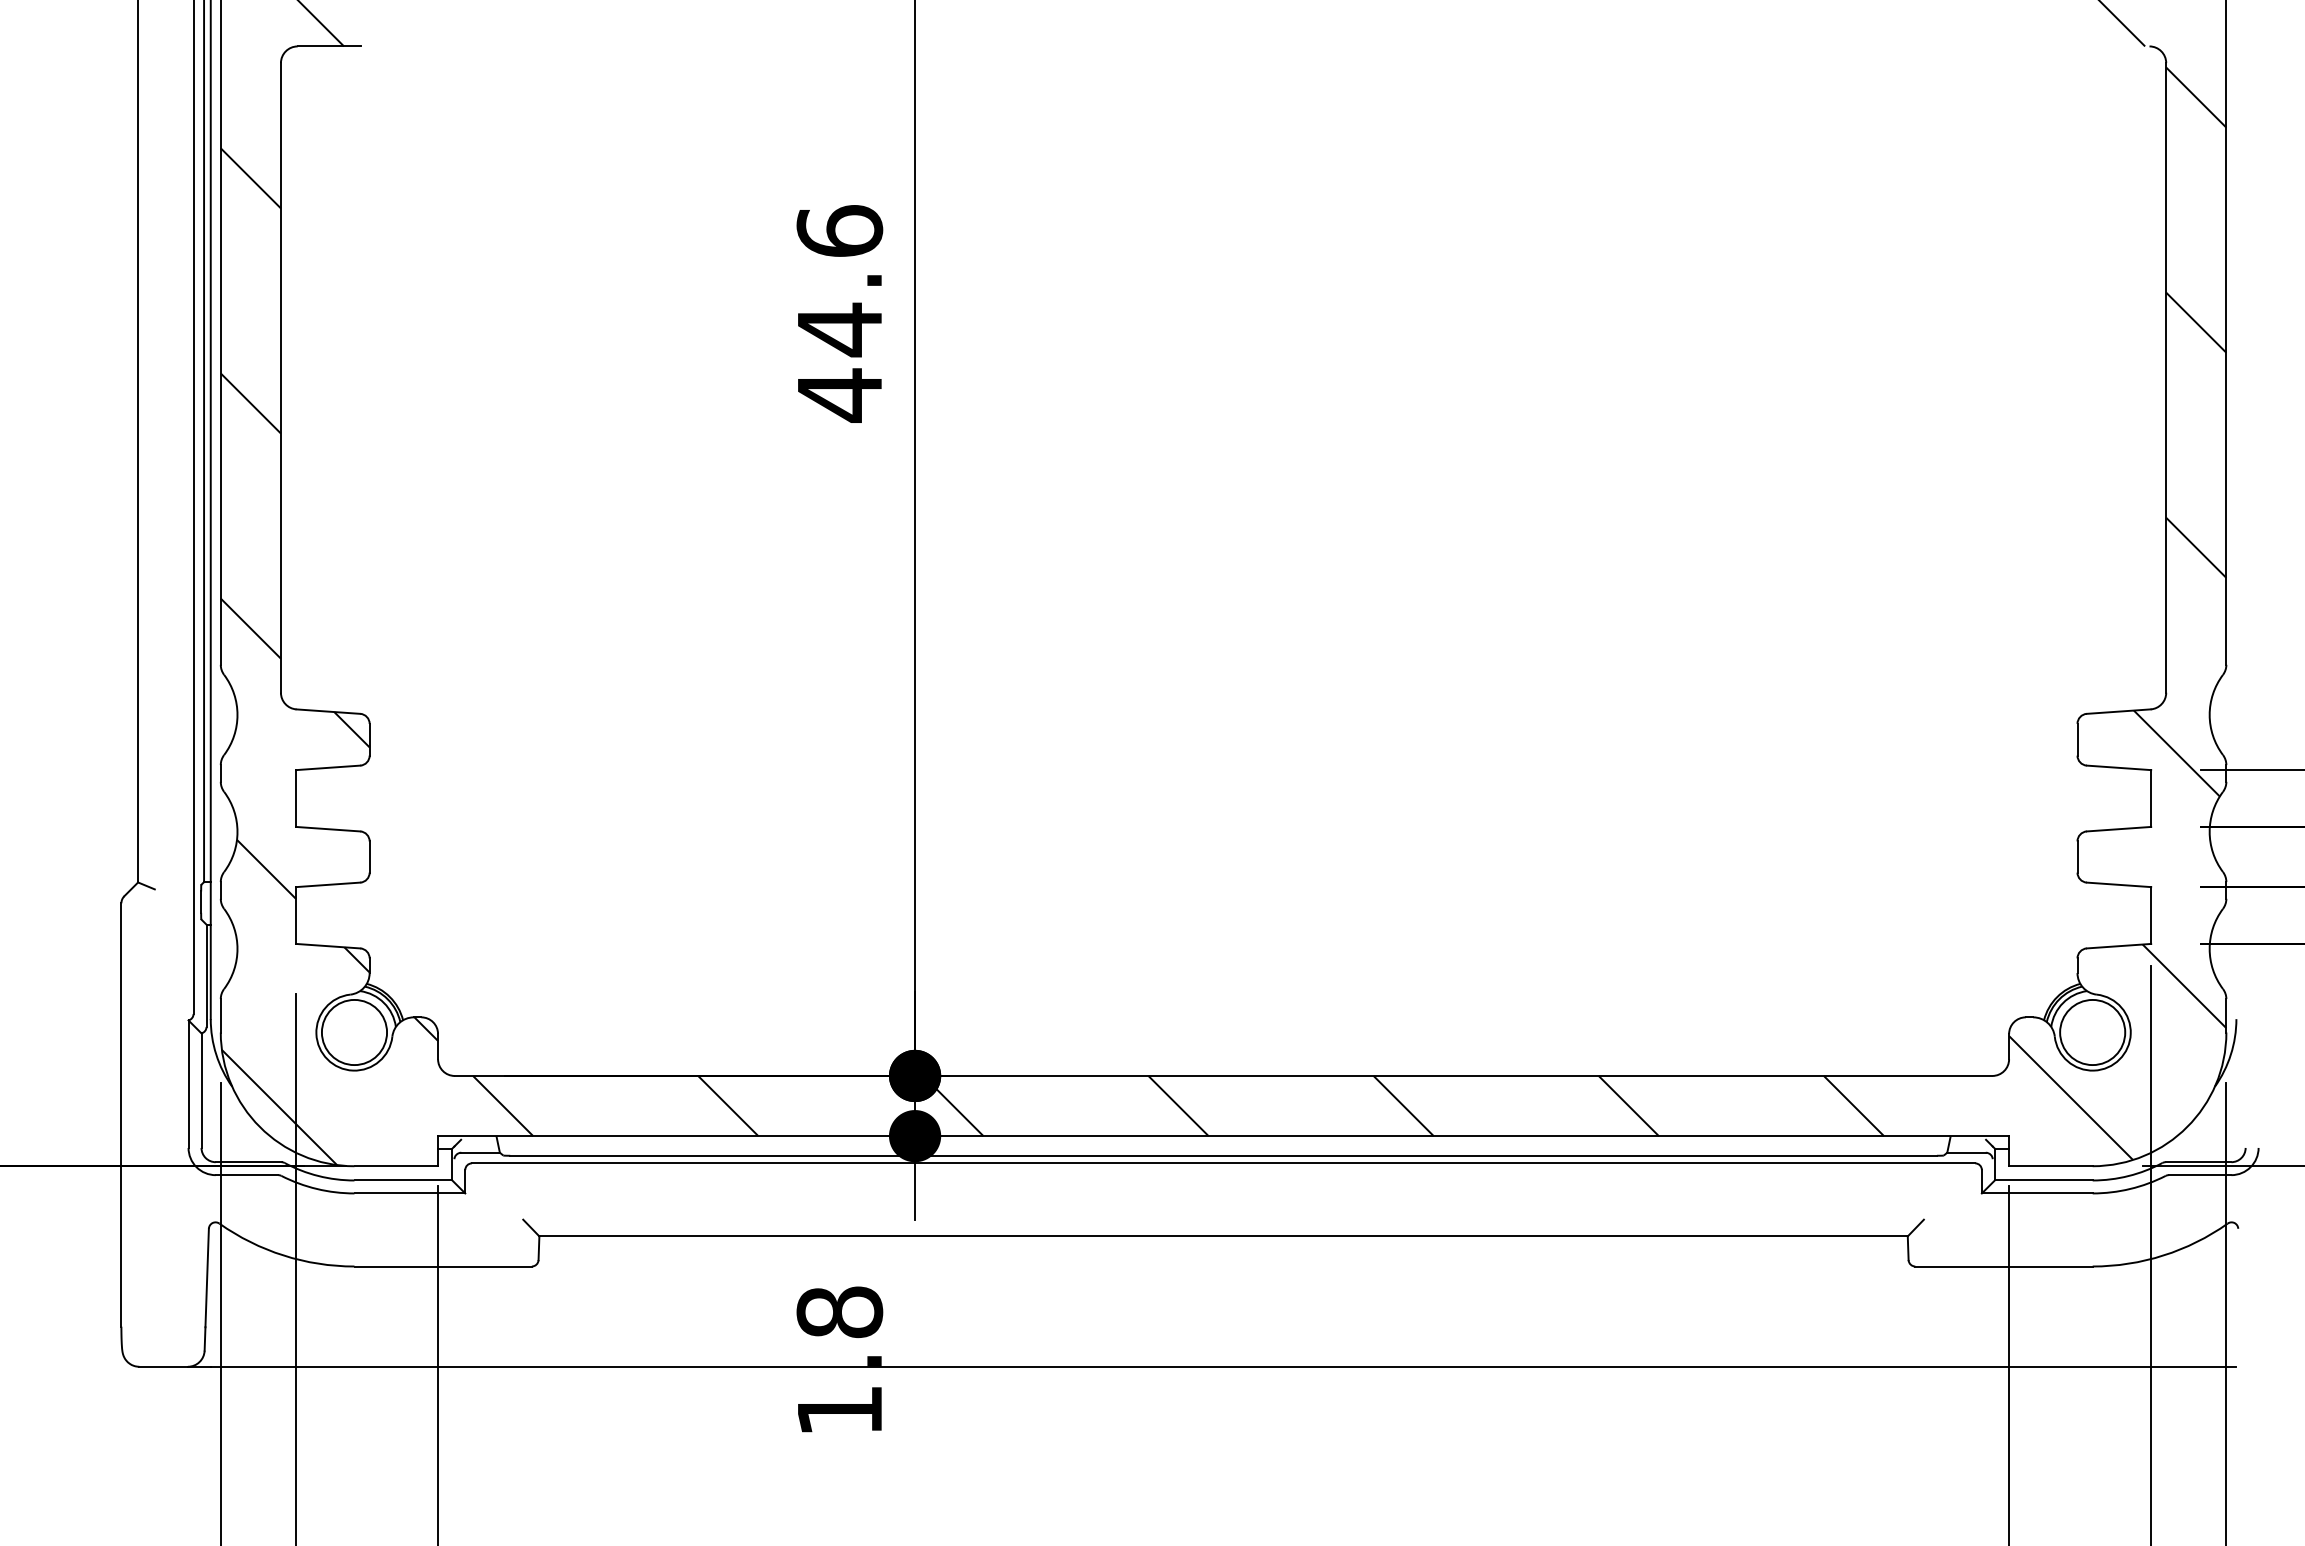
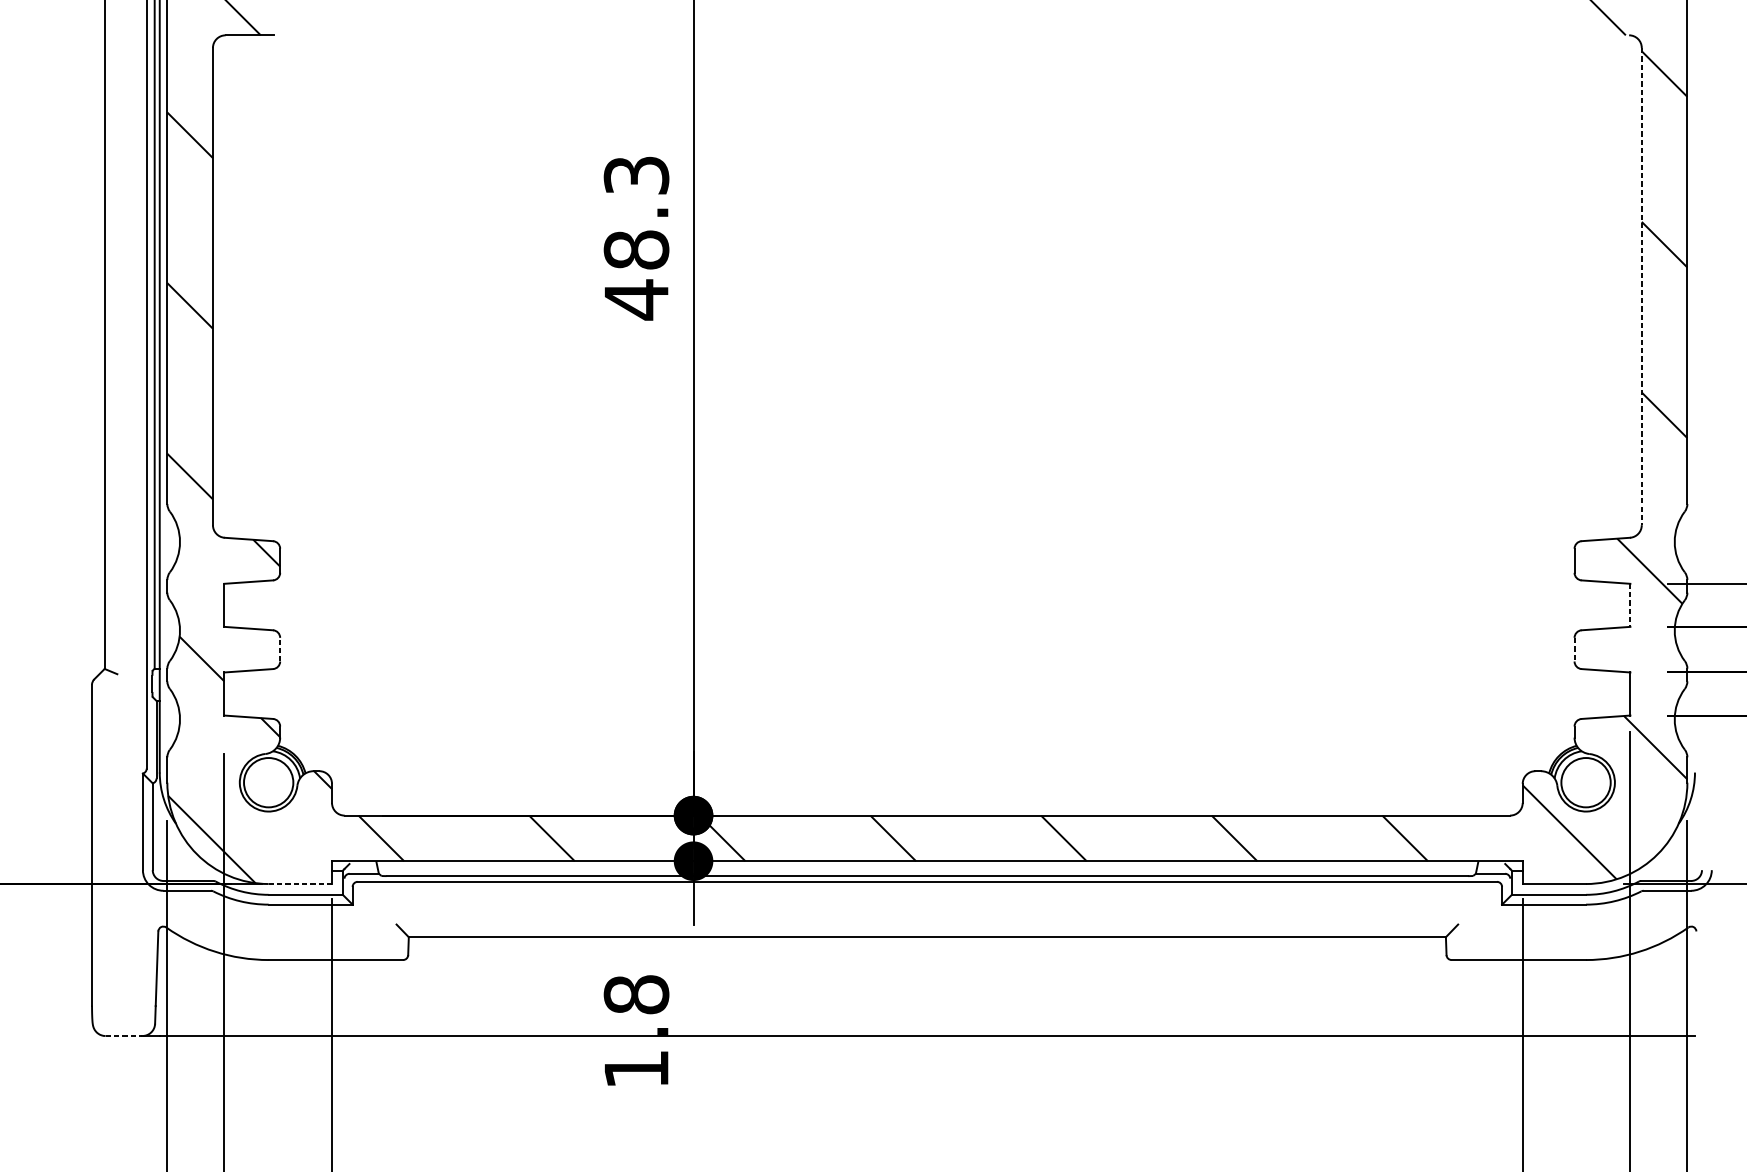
text: (839, 281) -> (636, 213), 44.6 -> 48.3
line: (2166, 377) -> (1642, 286), solid -> dashed
line: (2151, 799) -> (1630, 606), solid -> dashed
line: (369, 857) -> (280, 650), solid -> dashed
line: (2077, 857) -> (1574, 650), solid -> dashed
line: (396, 1166) -> (300, 884), solid -> dashed
line: (164, 1366) -> (124, 1035), solid -> dashed

